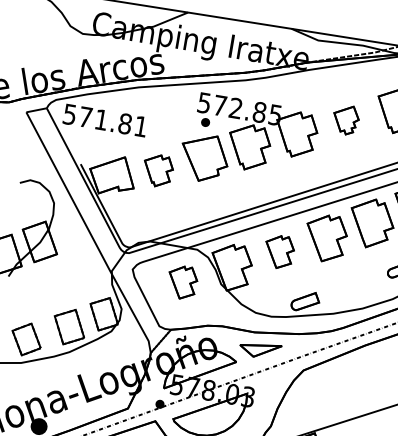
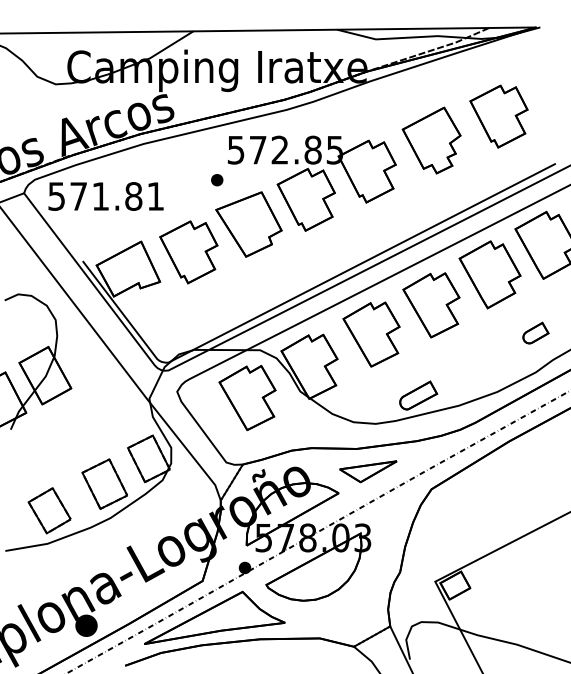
part: (345, 119) -> (431, 140), size x1.67
part: (205, 122) -> (217, 180), moved
part: (157, 170) -> (188, 252), size x1.43
part: (279, 251) -> (371, 334), size x1.43
part: (182, 282) -> (247, 397), size x1.43

